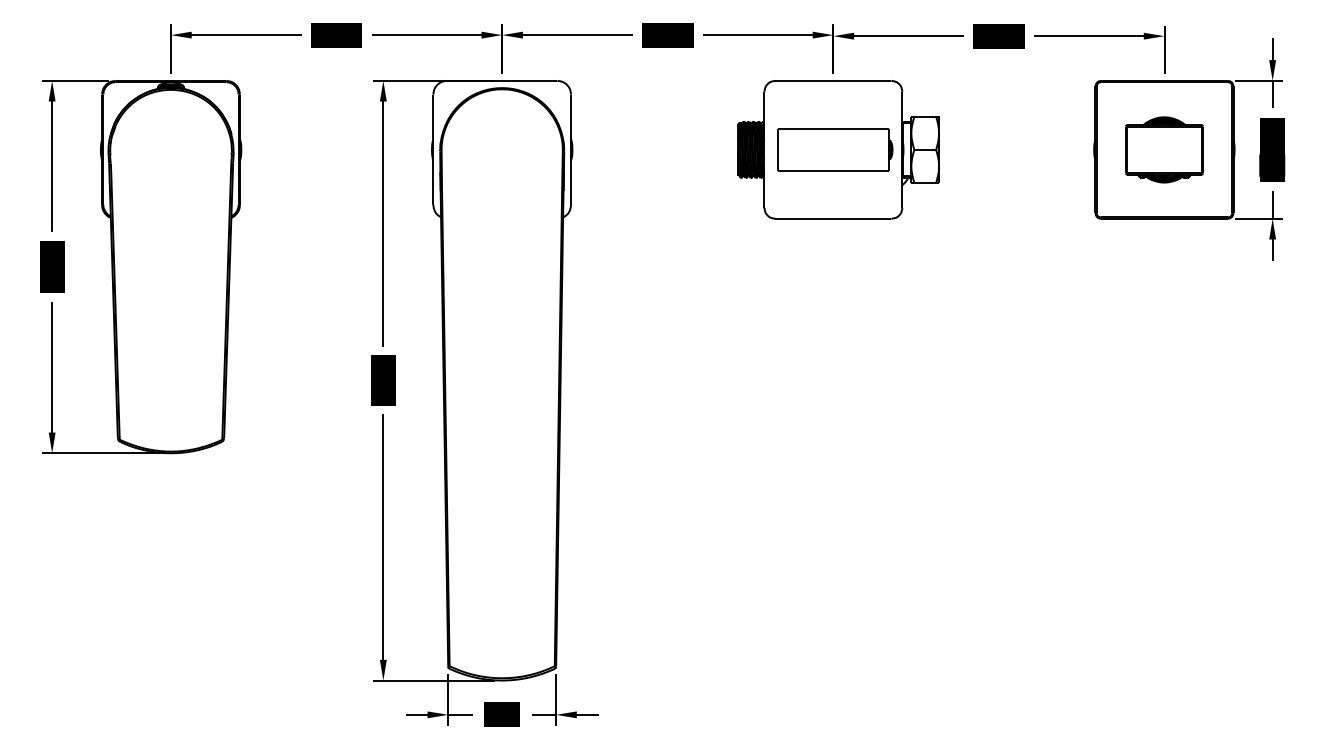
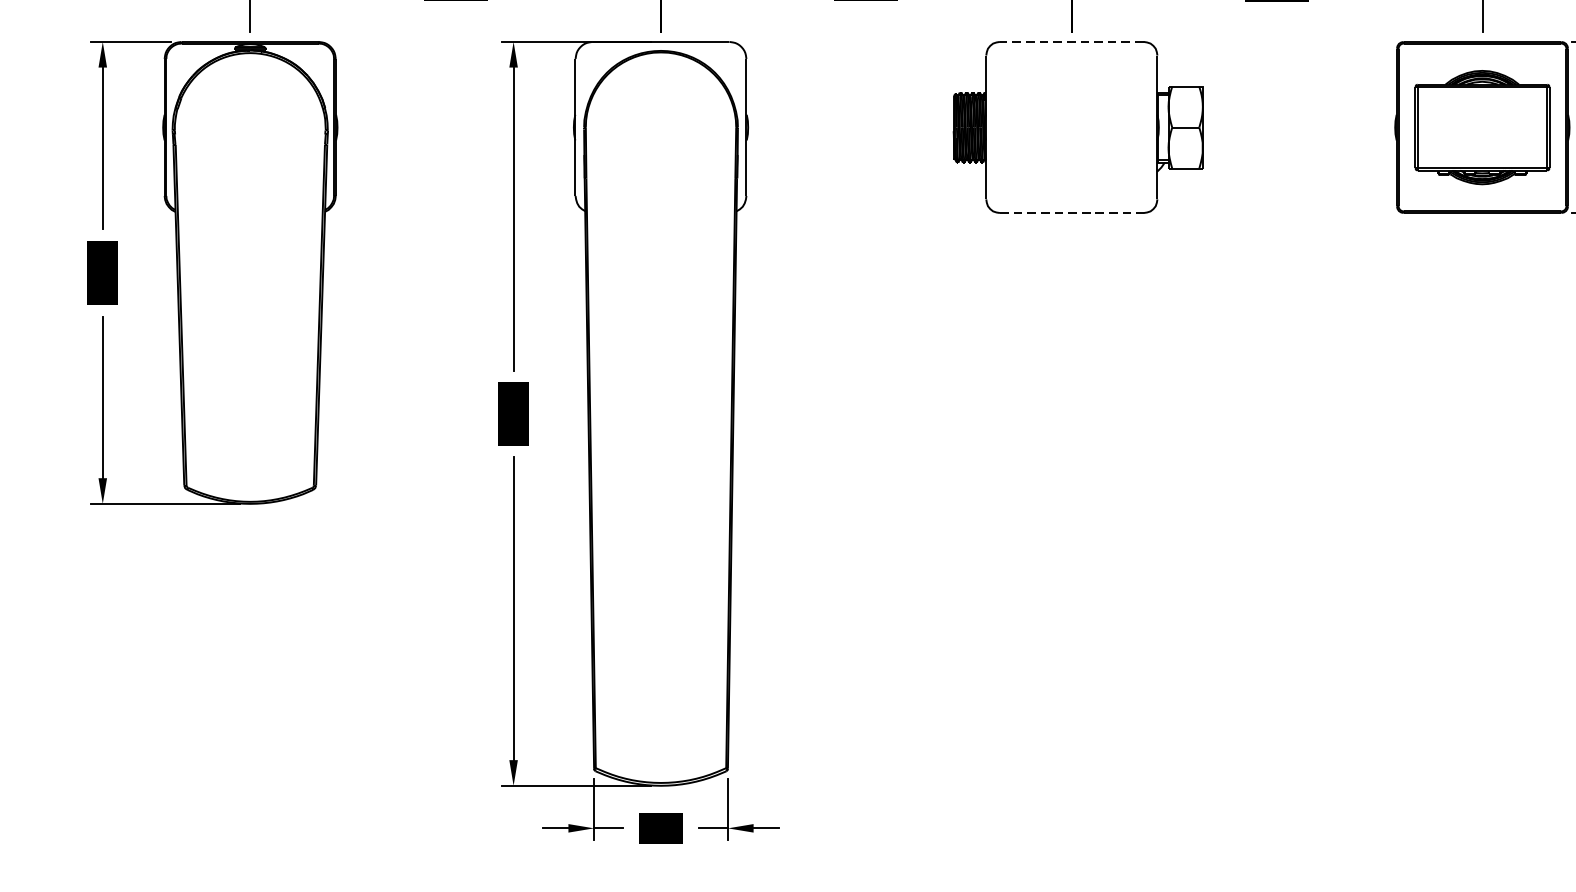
line: (833, 80) -> (1071, 41), solid -> dashed
part: (835, 149) -> (1074, 127), removed
part: (1164, 149) -> (1482, 127), size x1.4
line: (833, 218) -> (1071, 212), solid -> dashed

